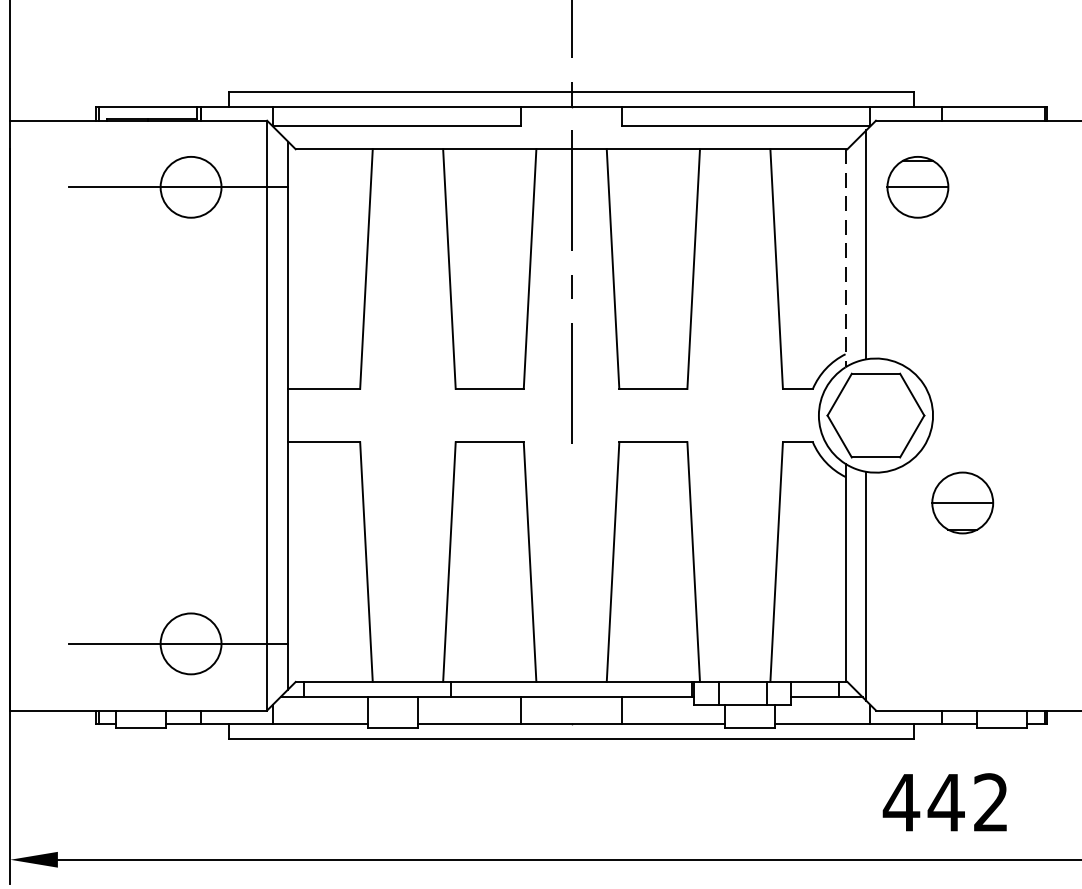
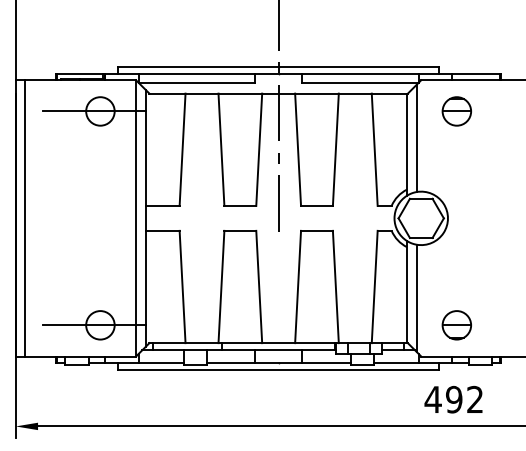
part: (917, 187) -> (456, 111), moved
line: (844, 260) -> (406, 145), dashed -> solid
line: (28, 415) -> (24, 218), added
part: (961, 503) -> (456, 325), moved
text: (944, 802) -> (453, 399), 442 -> 492

